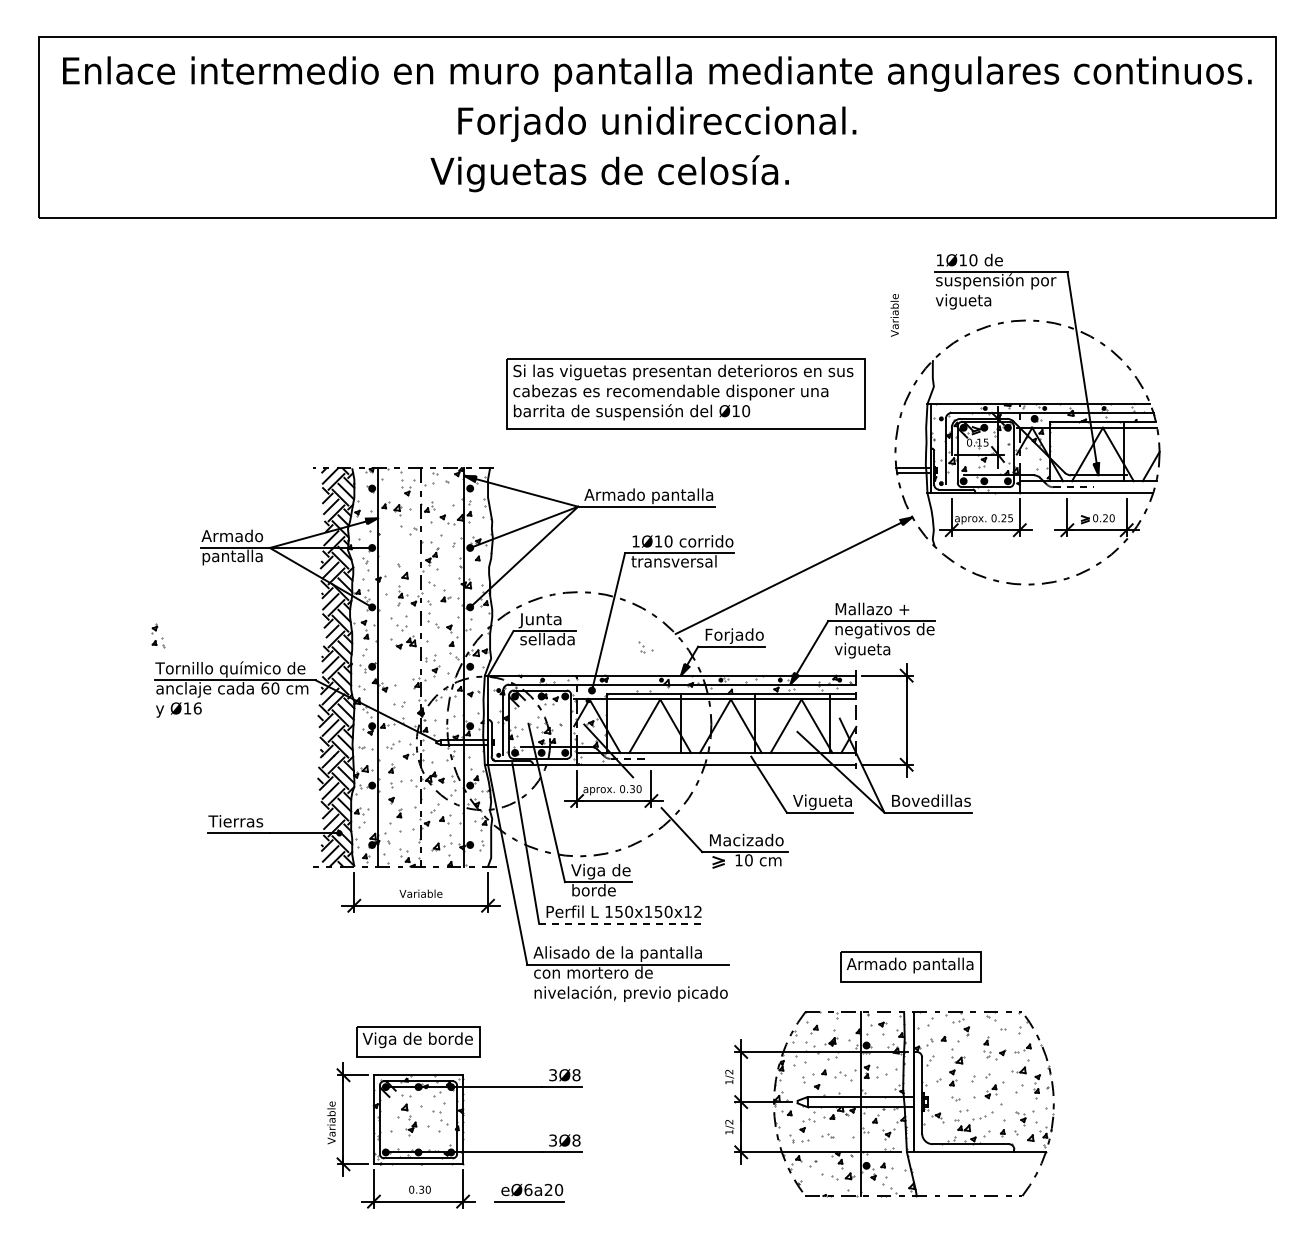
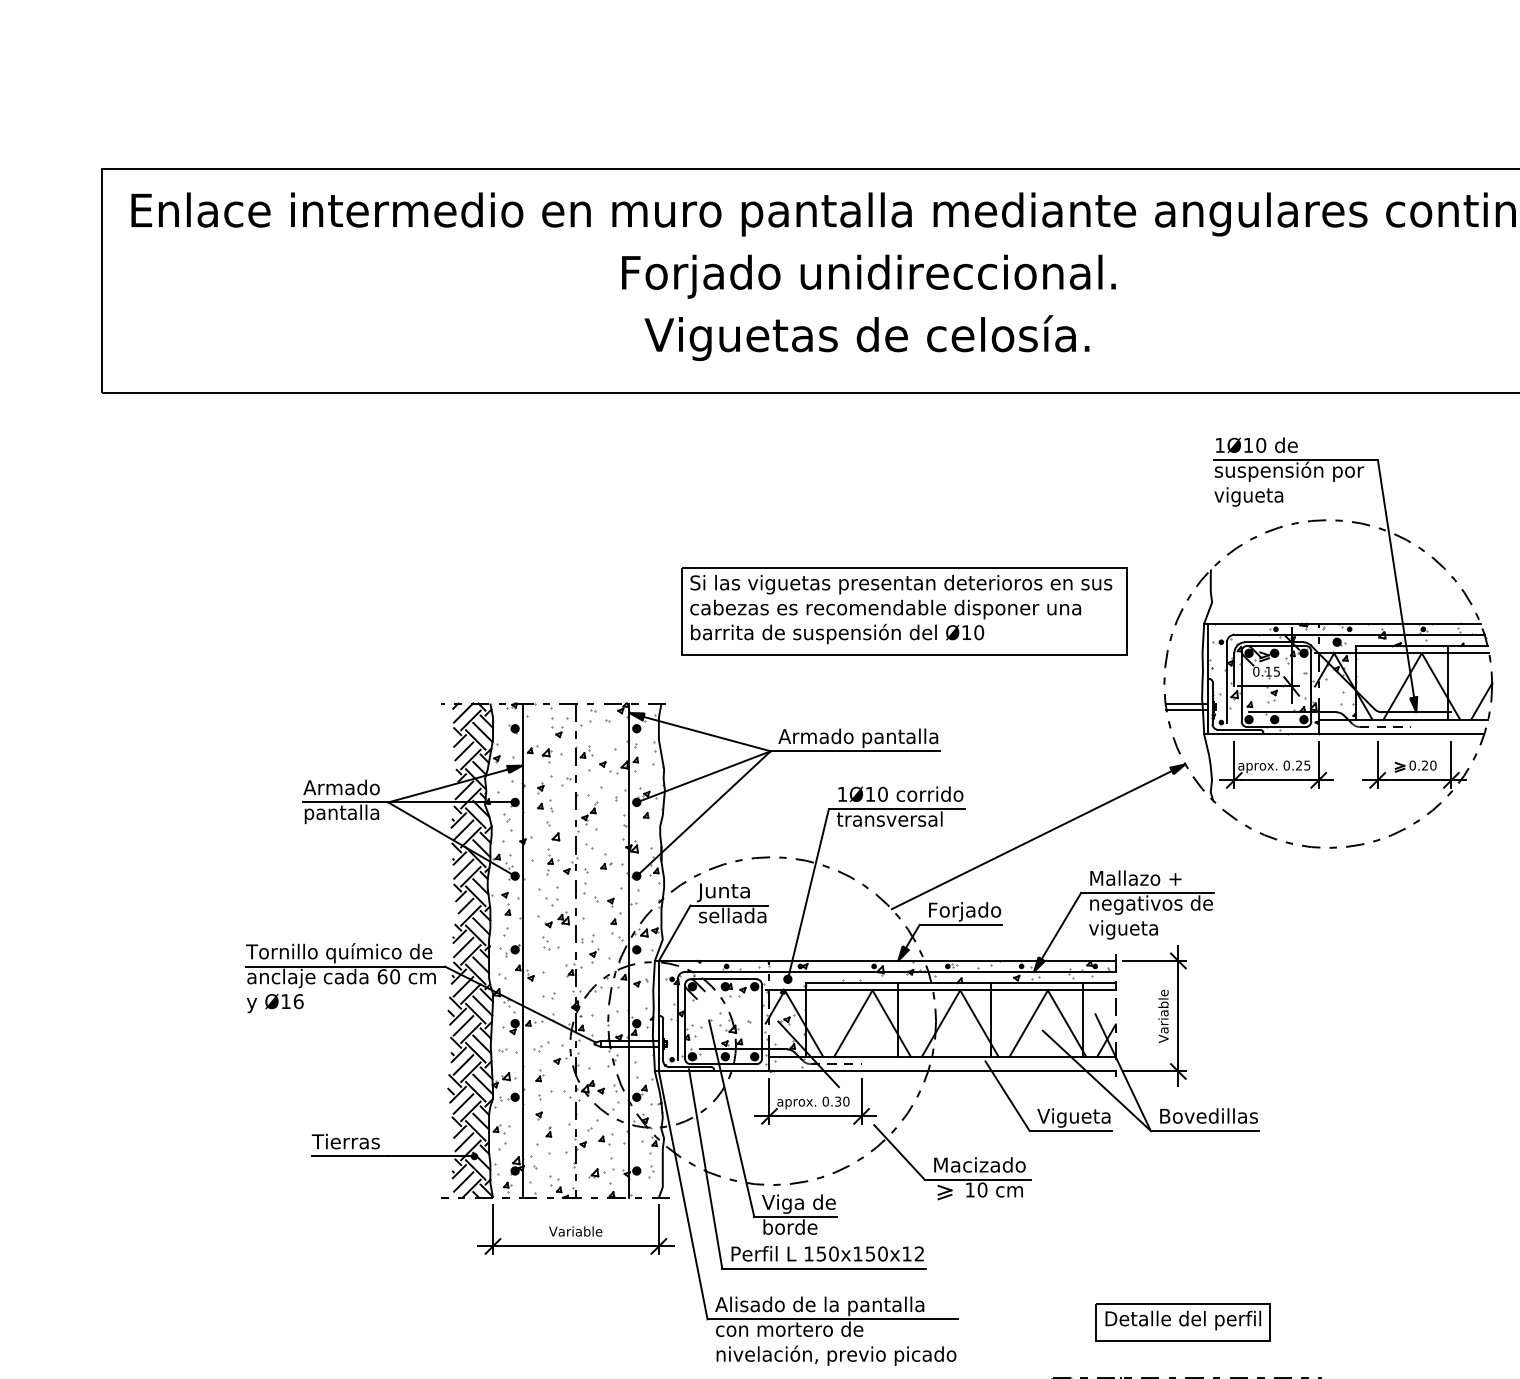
text: (609, 173) -> (866, 337), moved
text: (894, 315) -> (1163, 1016), moved
part: (158, 635) -> (545, 796), moved
part: (645, 647) -> (550, 943), moved
line: (621, 923) -> (824, 1268), dashed -> solid
text: (909, 965) -> (1181, 1320), Armado pantalla -> Detalle del perfil

